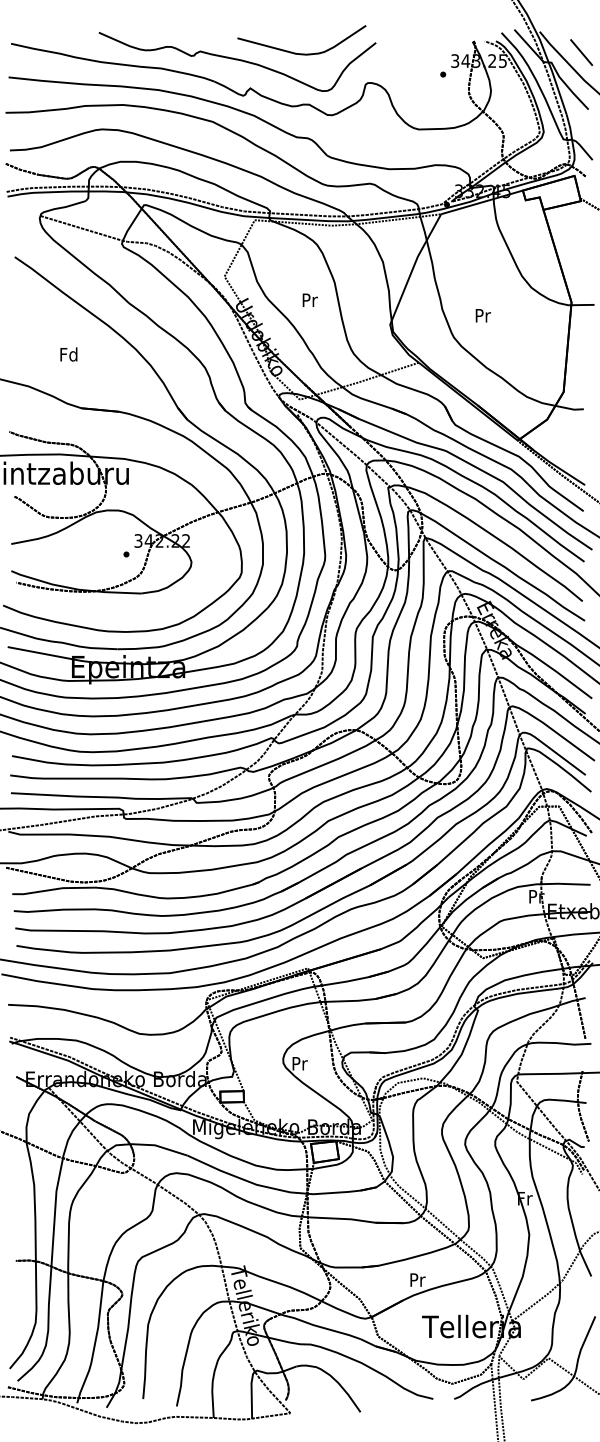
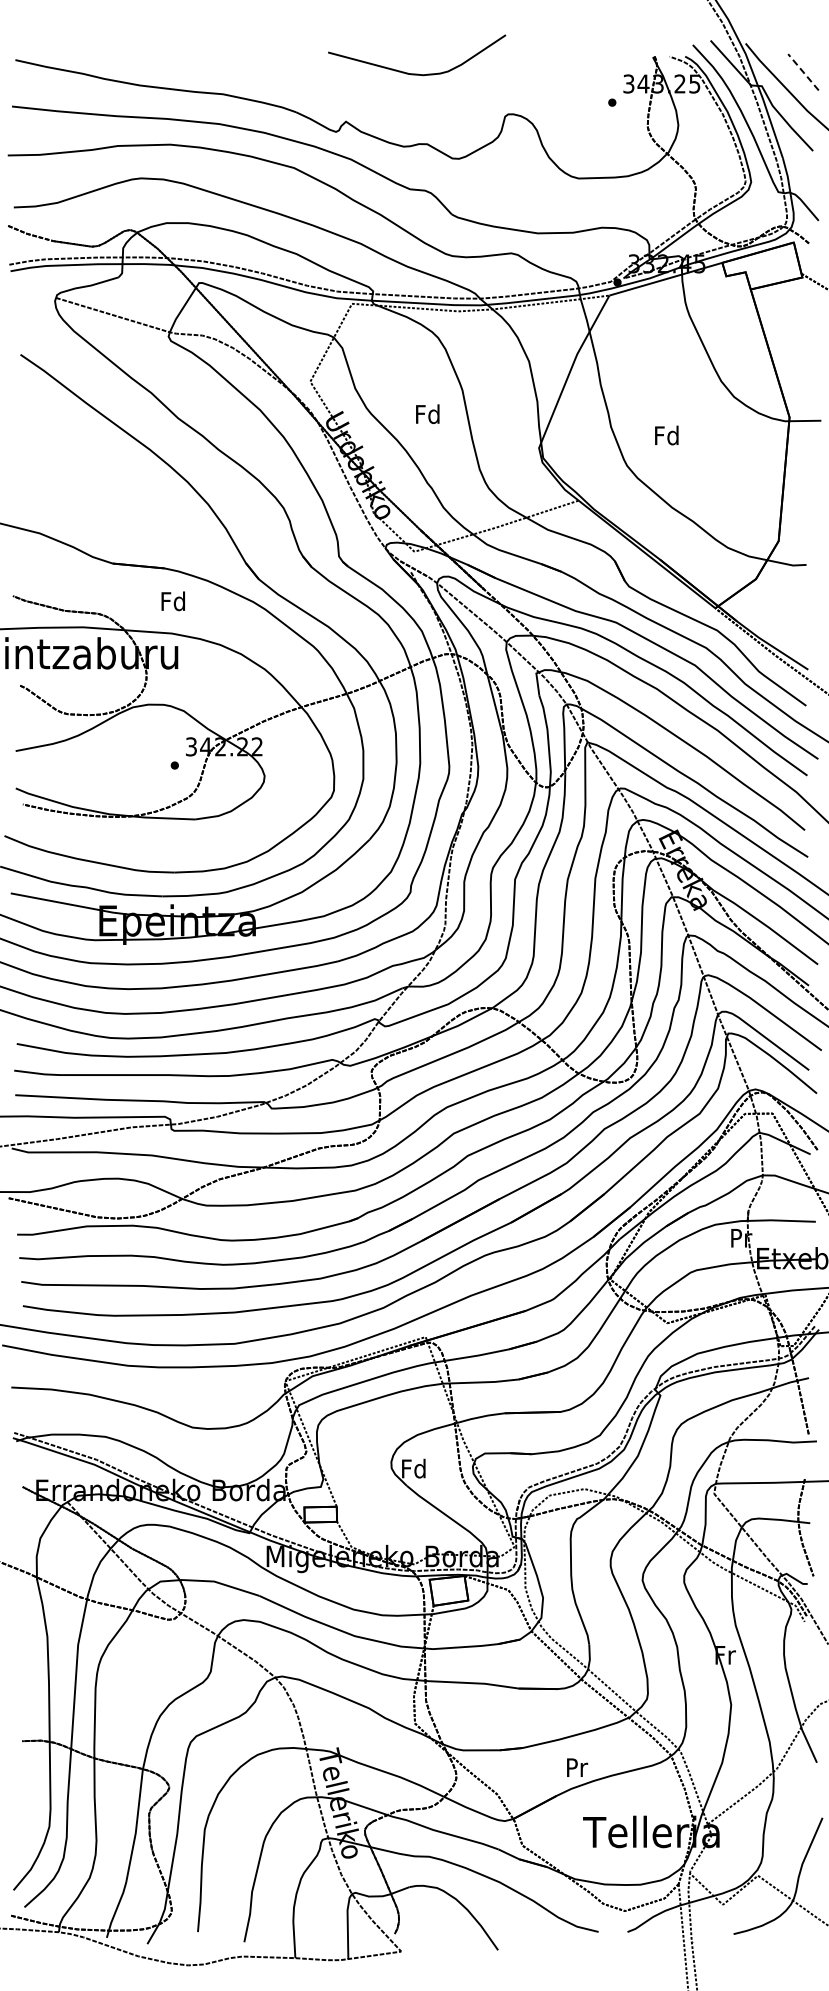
line: (581, 52) -> (803, 72), solid -> dashed
curve: (238, 60) -> (329, 83), removed
text: (309, 300) -> (427, 414), Pr -> Fd
text: (482, 315) -> (666, 435), Pr -> Fd
text: (68, 354) -> (172, 601), moved
text: (299, 1063) -> (413, 1468), Pr -> Fd

